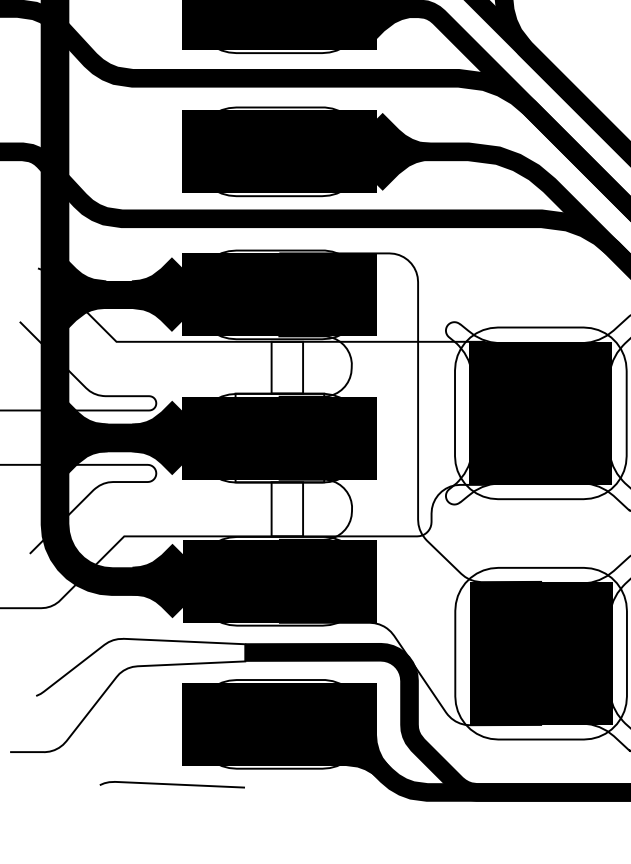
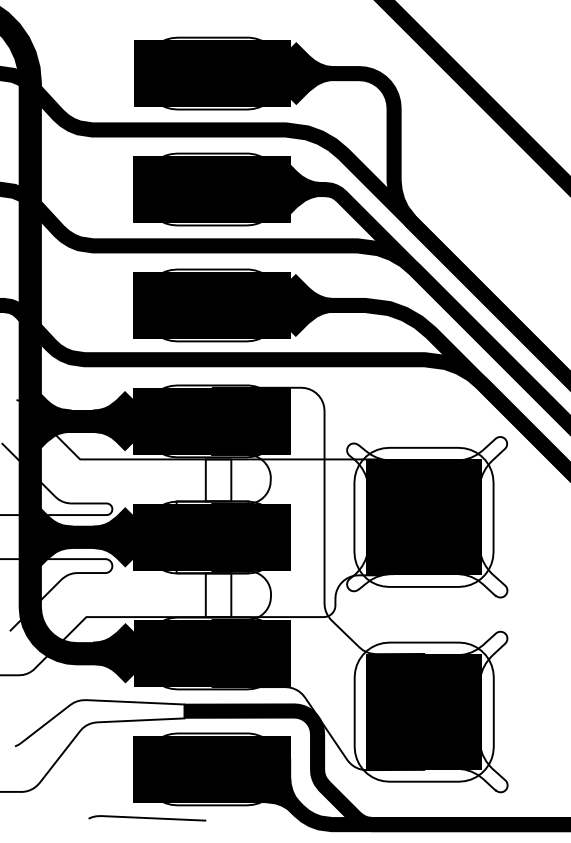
curve: (172, 784) -> (147, 818), moved

